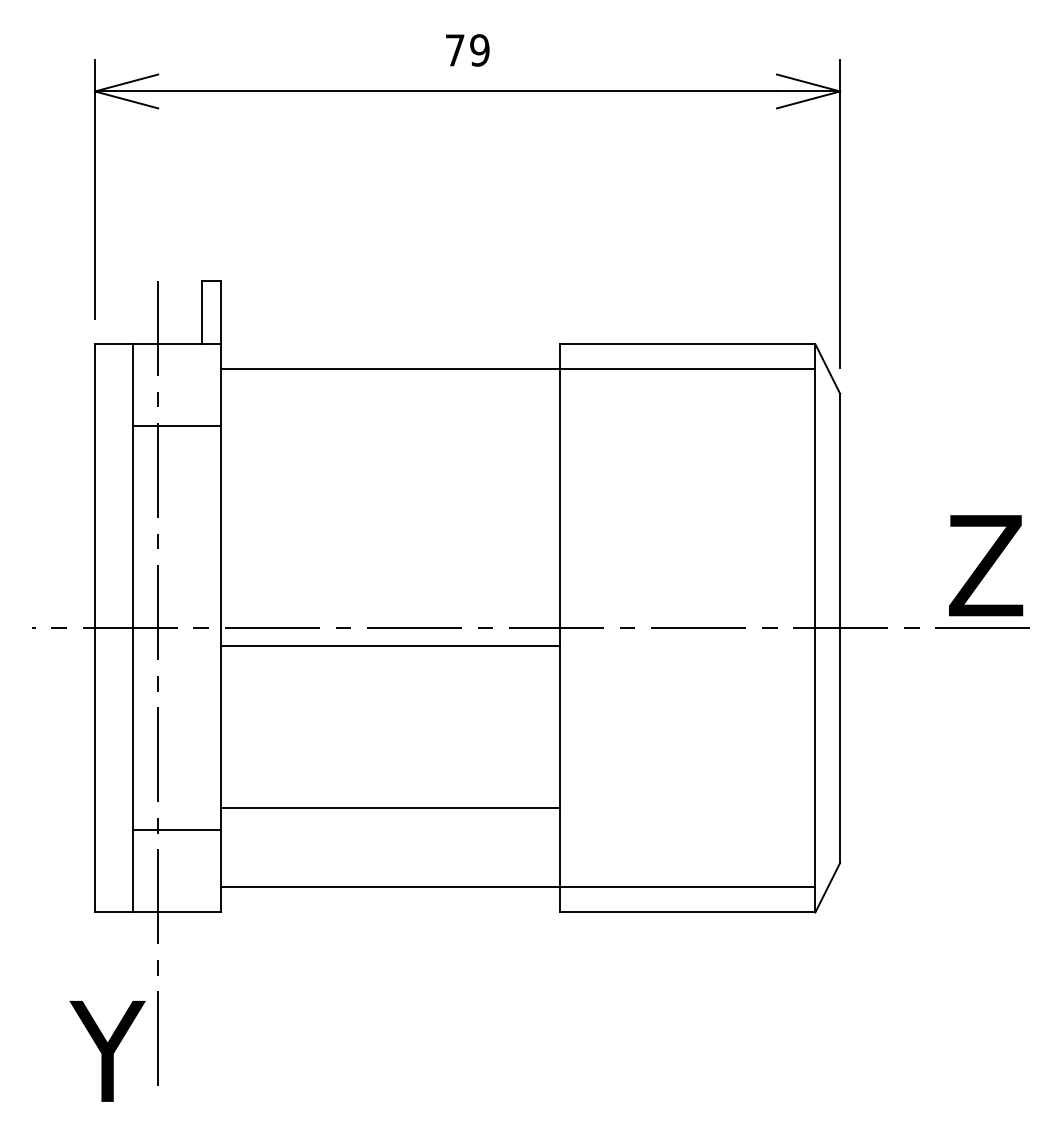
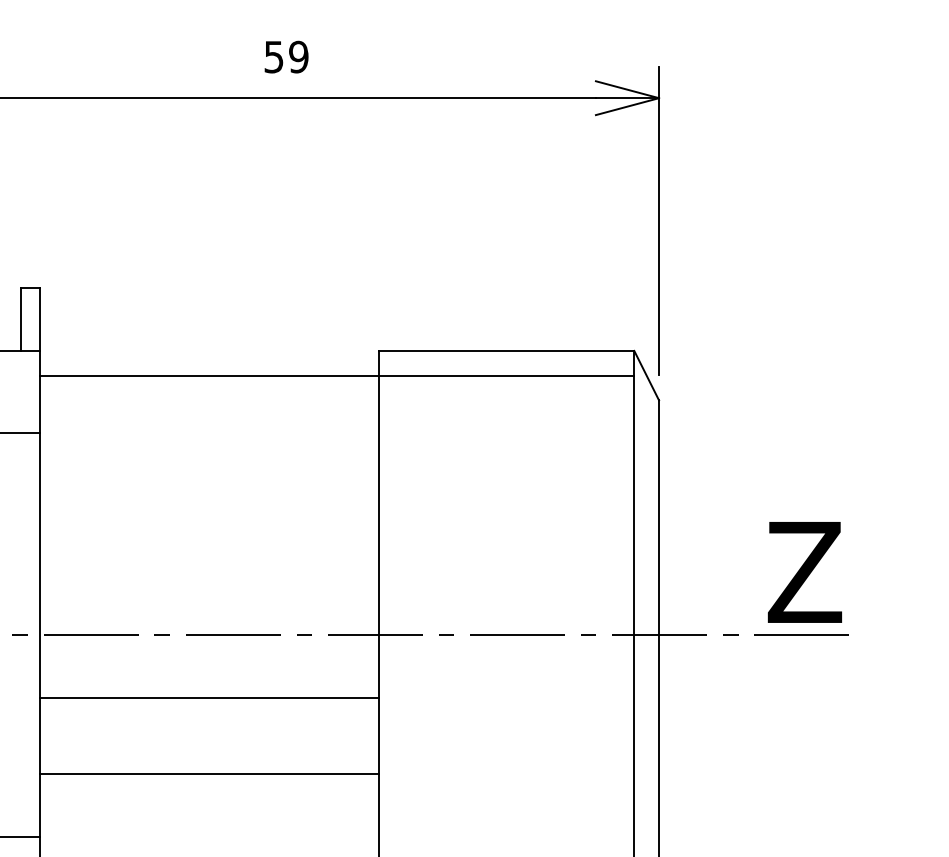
text: (454, 50) -> (273, 57), 79 -> 59
line: (390, 645) -> (209, 698), moved
line: (390, 808) -> (209, 774), moved

